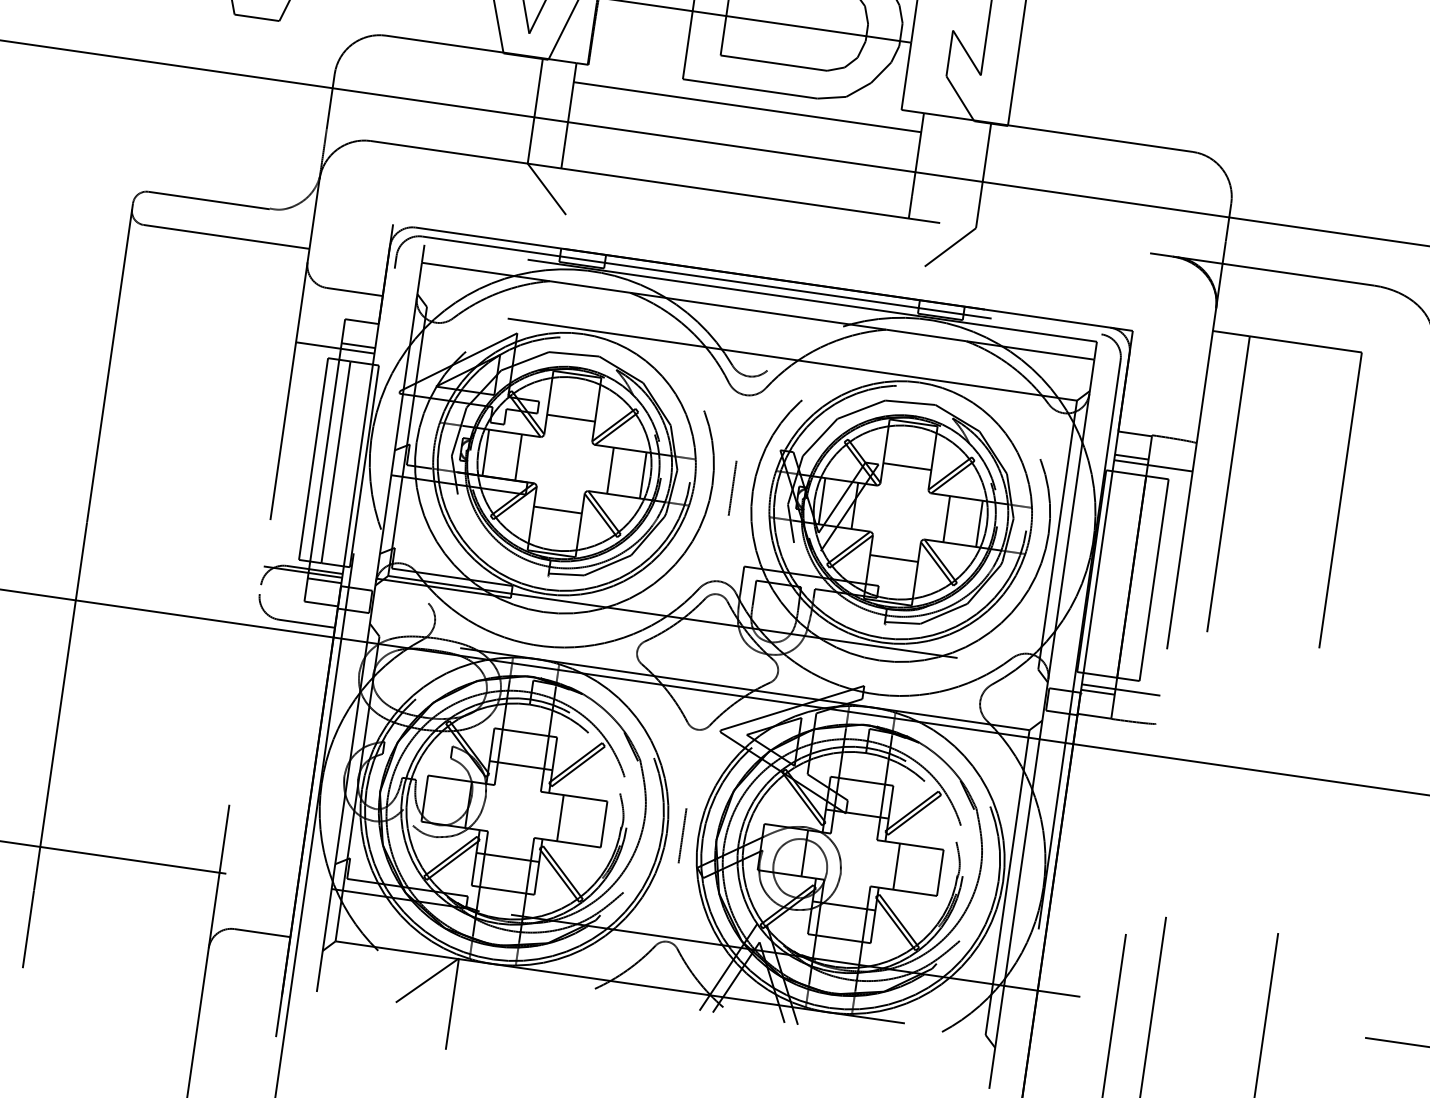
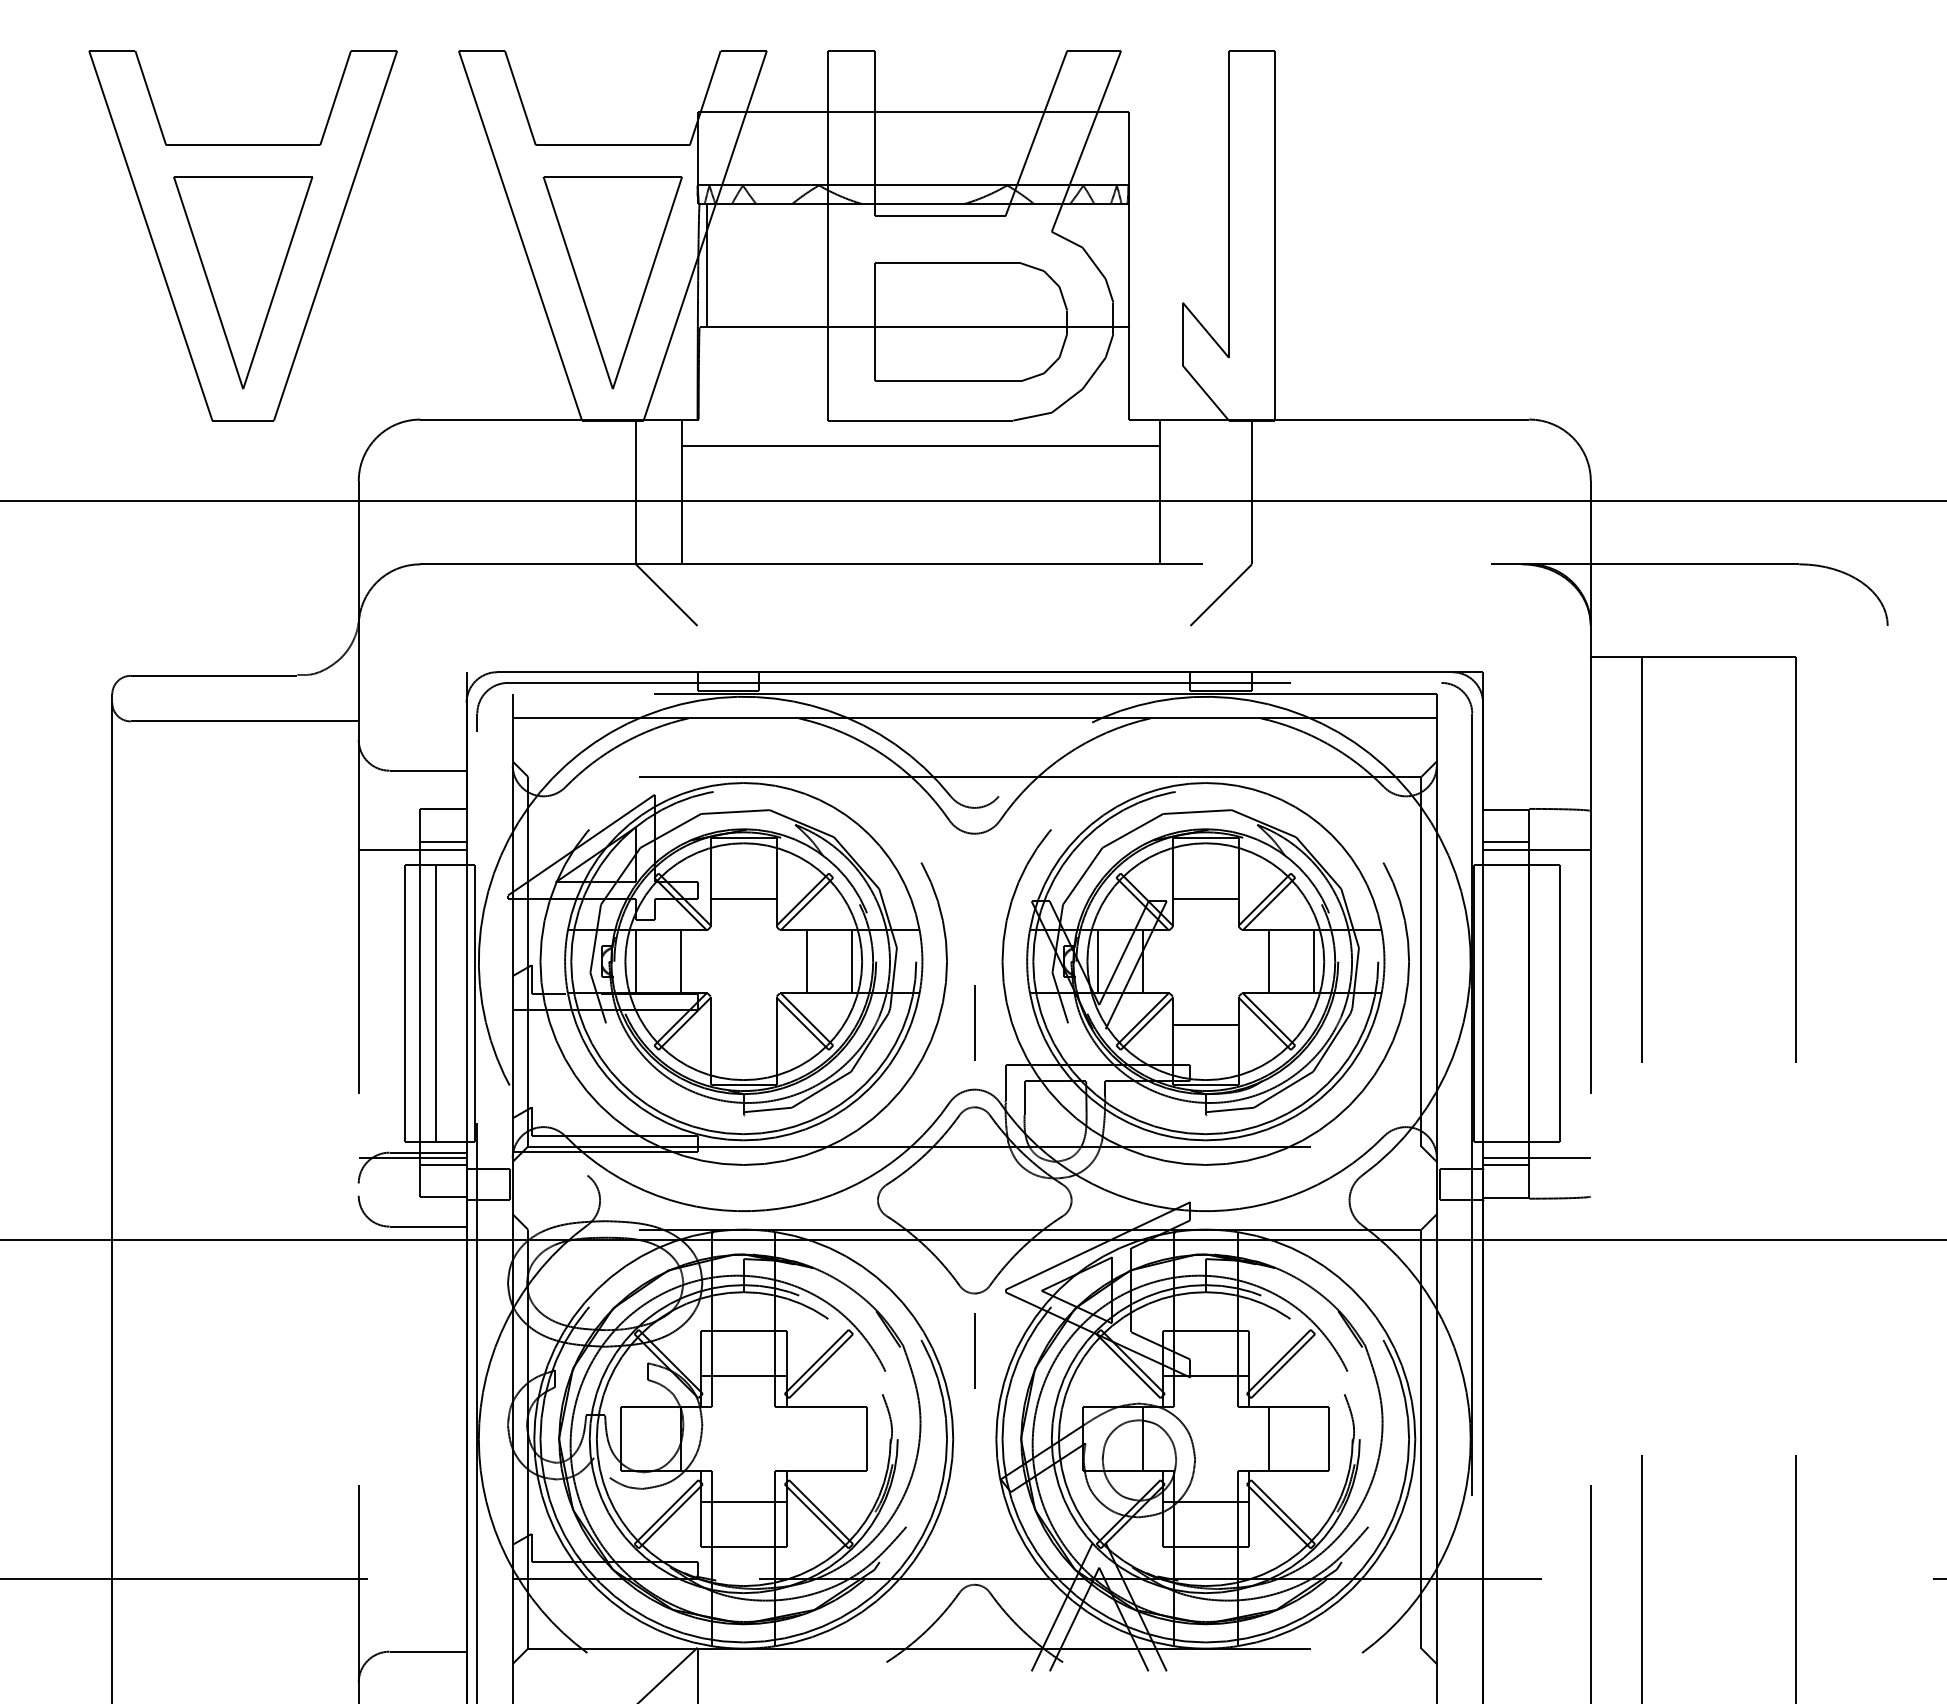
line: (732, 488) -> (974, 1022), moved
line: (557, 509) -> (743, 1024), removed
line: (560, 817) -> (806, 1438), removed
line: (682, 835) -> (974, 1350), moved

